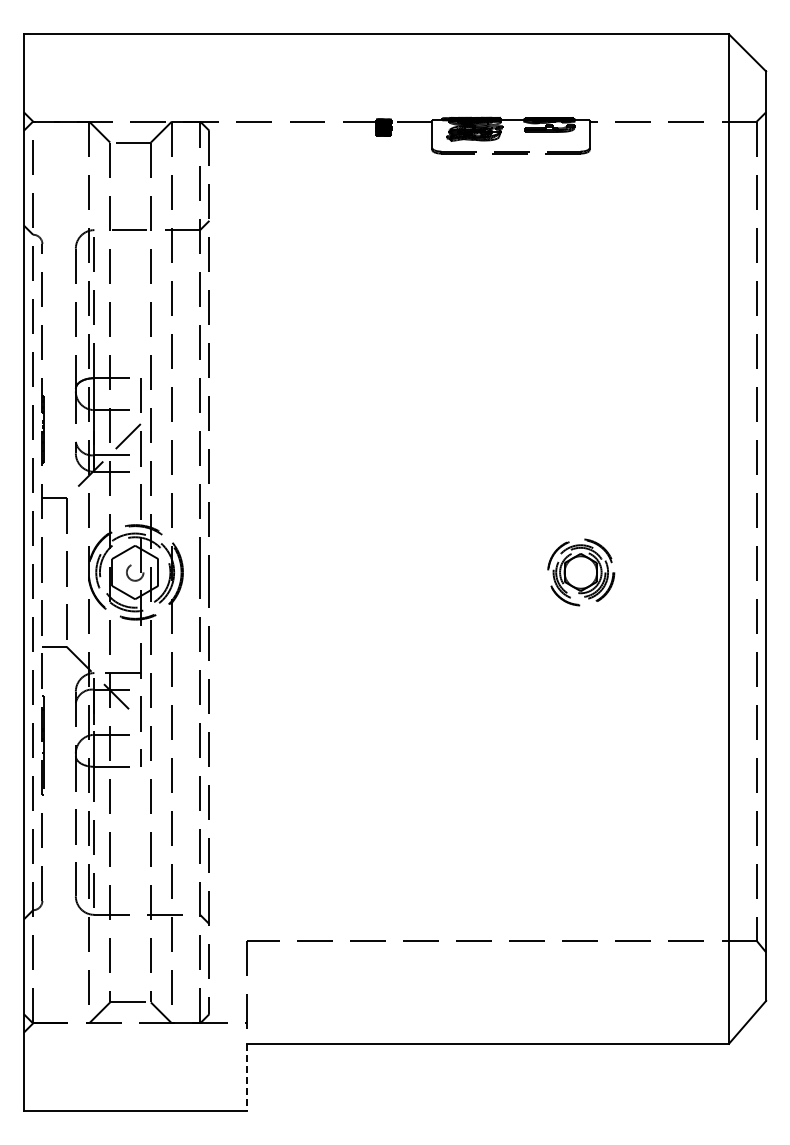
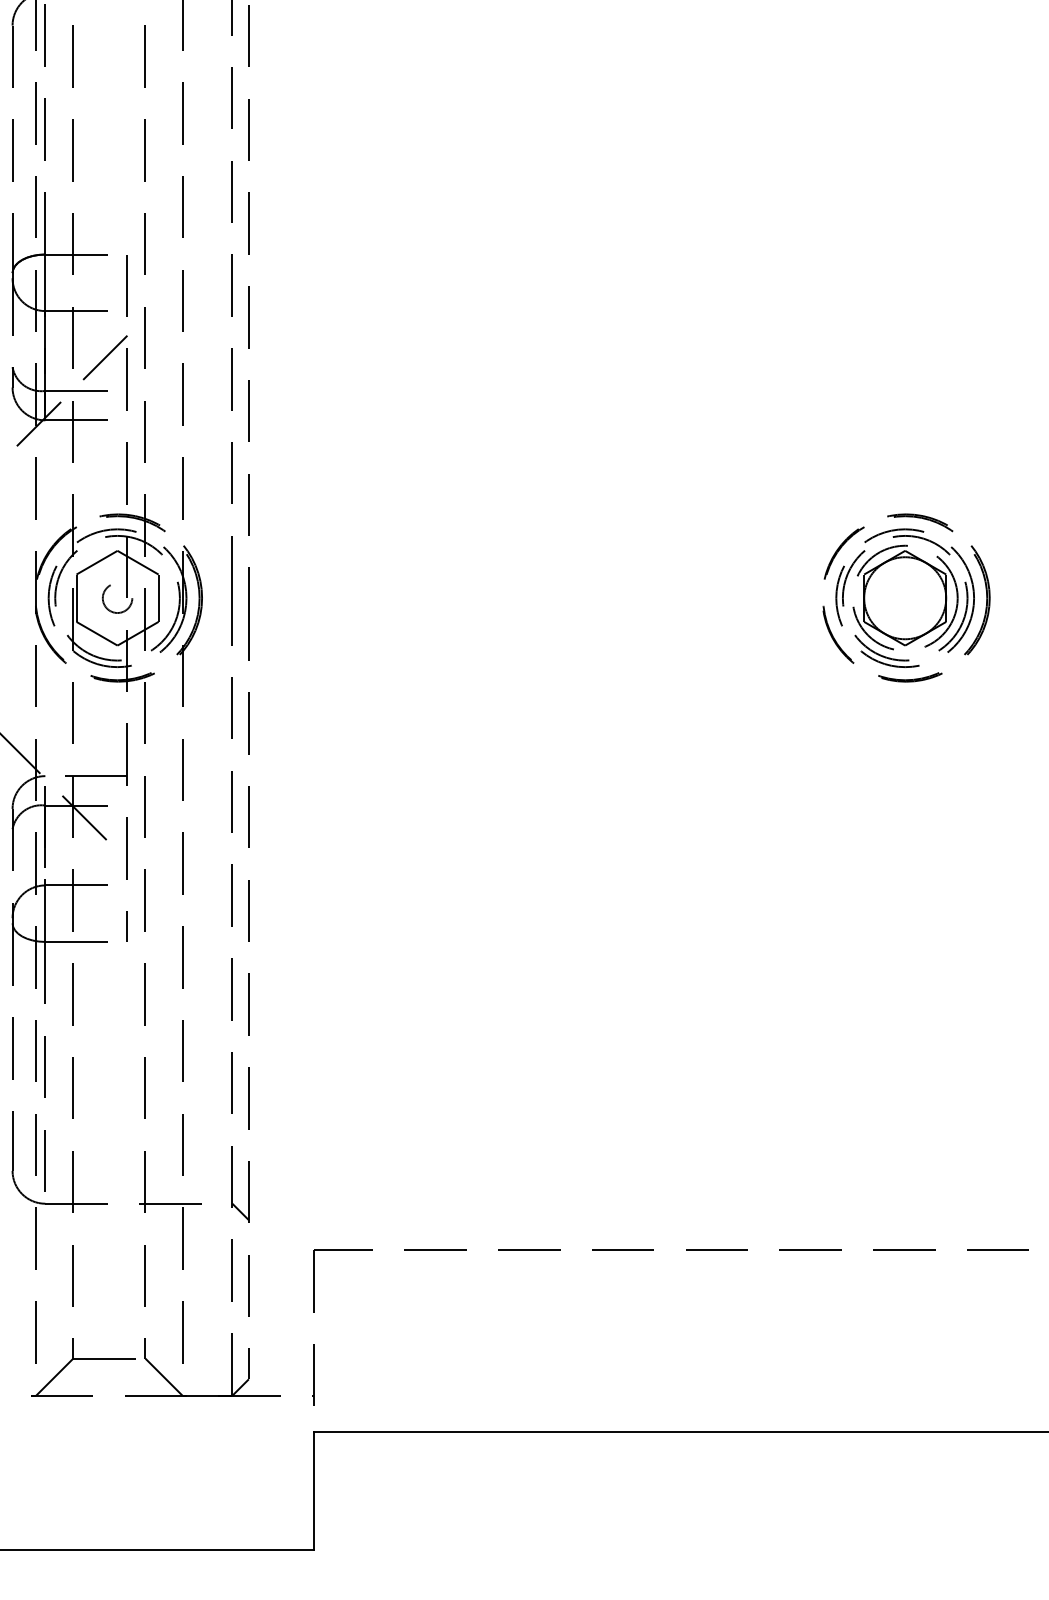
part: (581, 572) -> (906, 598), size x1.43
line: (246, 1077) -> (314, 1491), dashed -> solid

